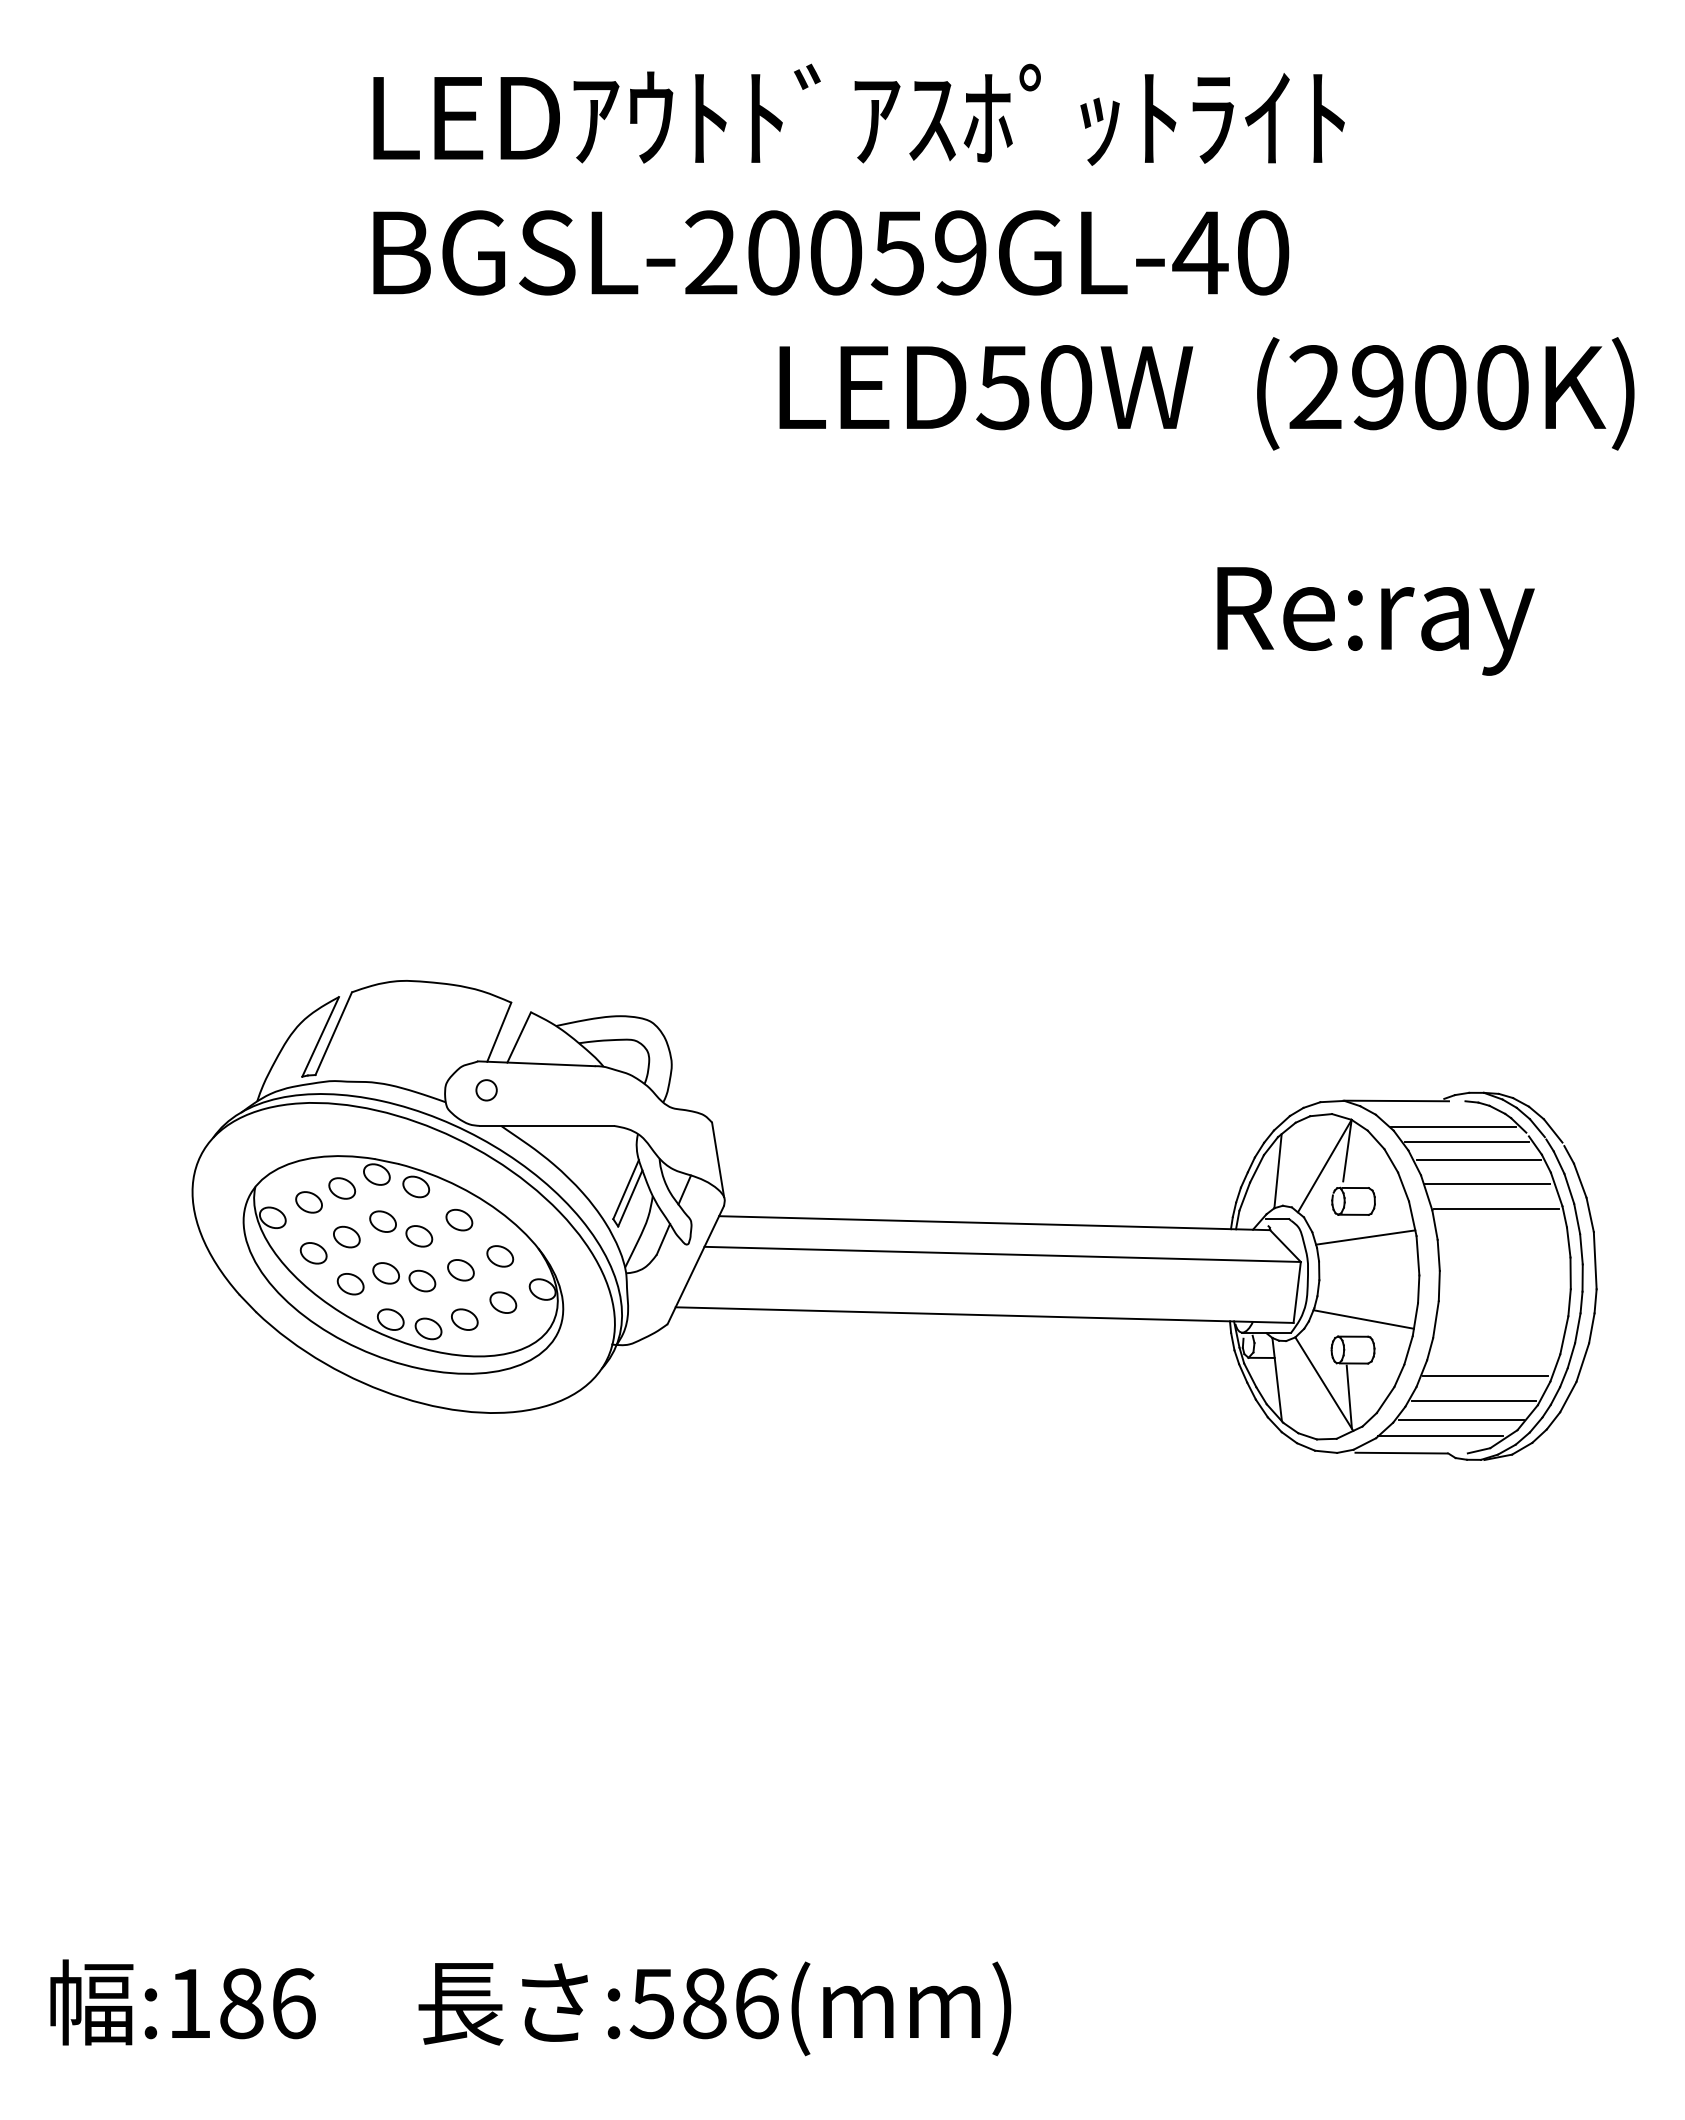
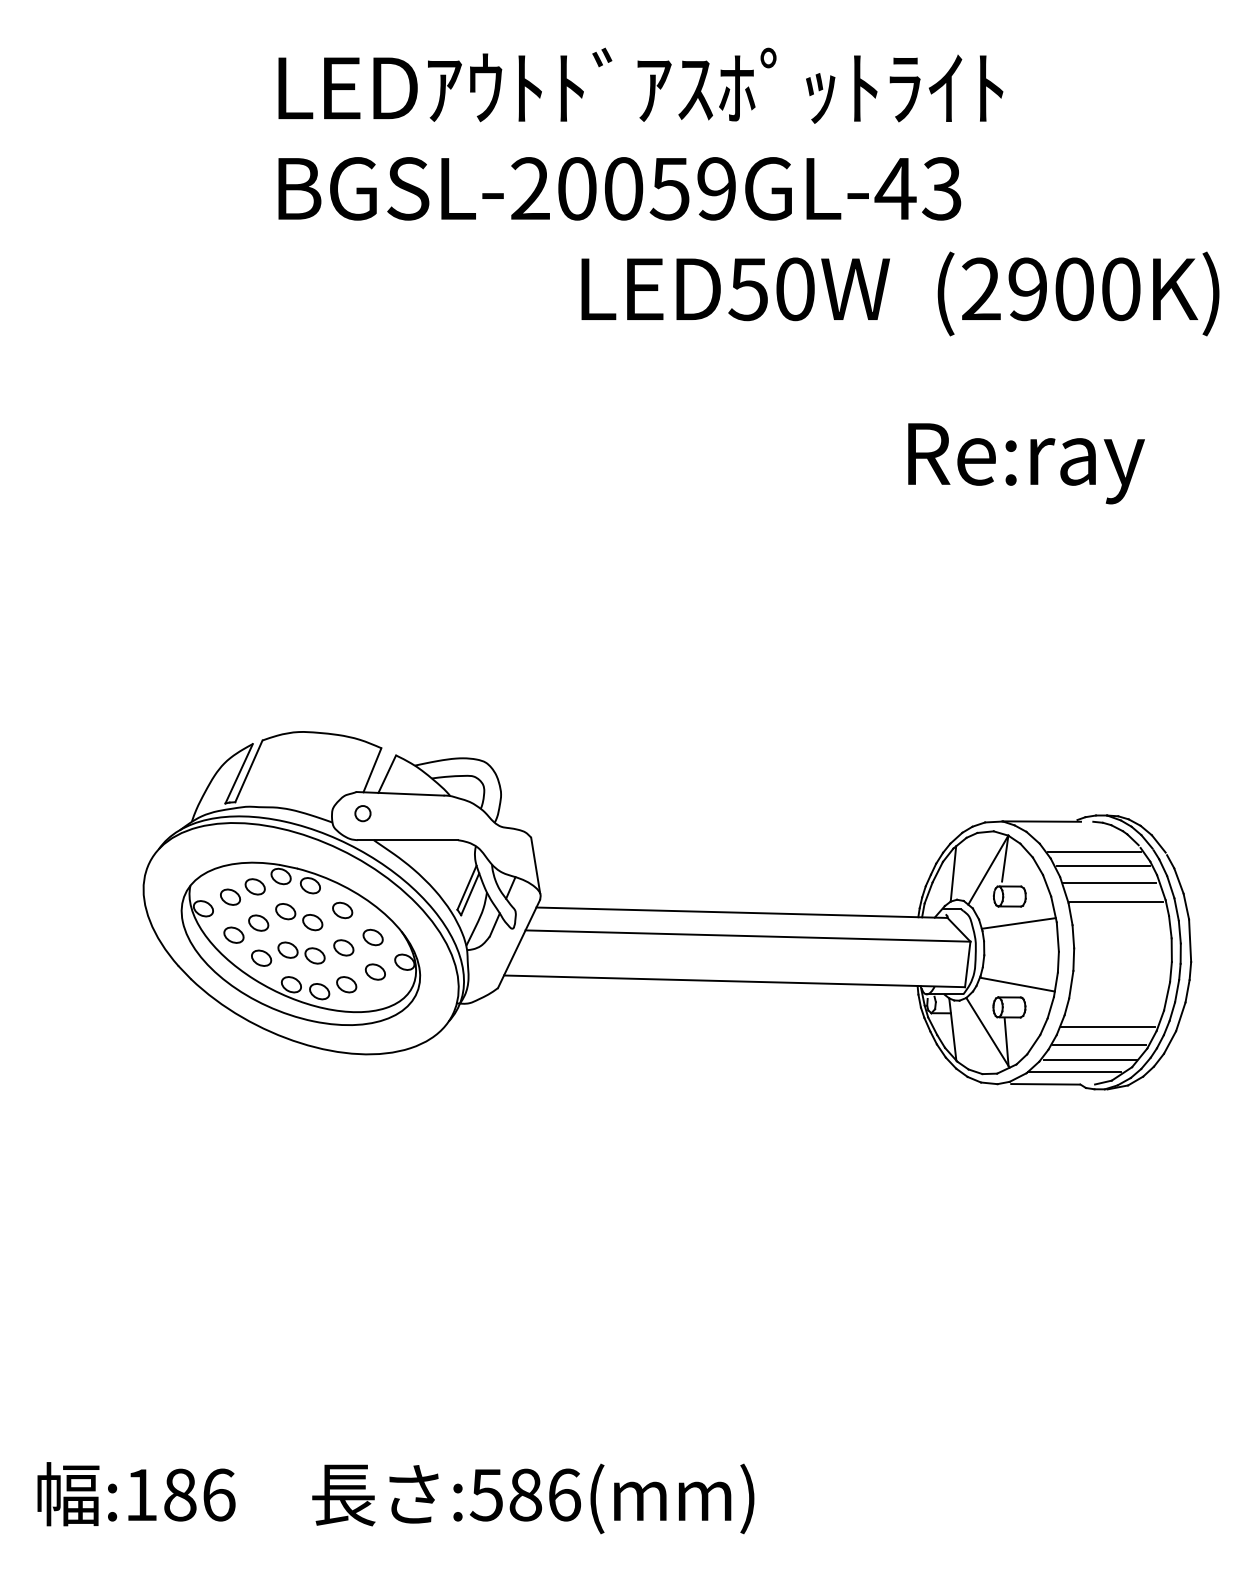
text: (1262, 252) -> (941, 188), BGSL-20059GL-40 -> BGSL-20059GL-43
line: (1453, 1127) -> (1084, 841), removed

